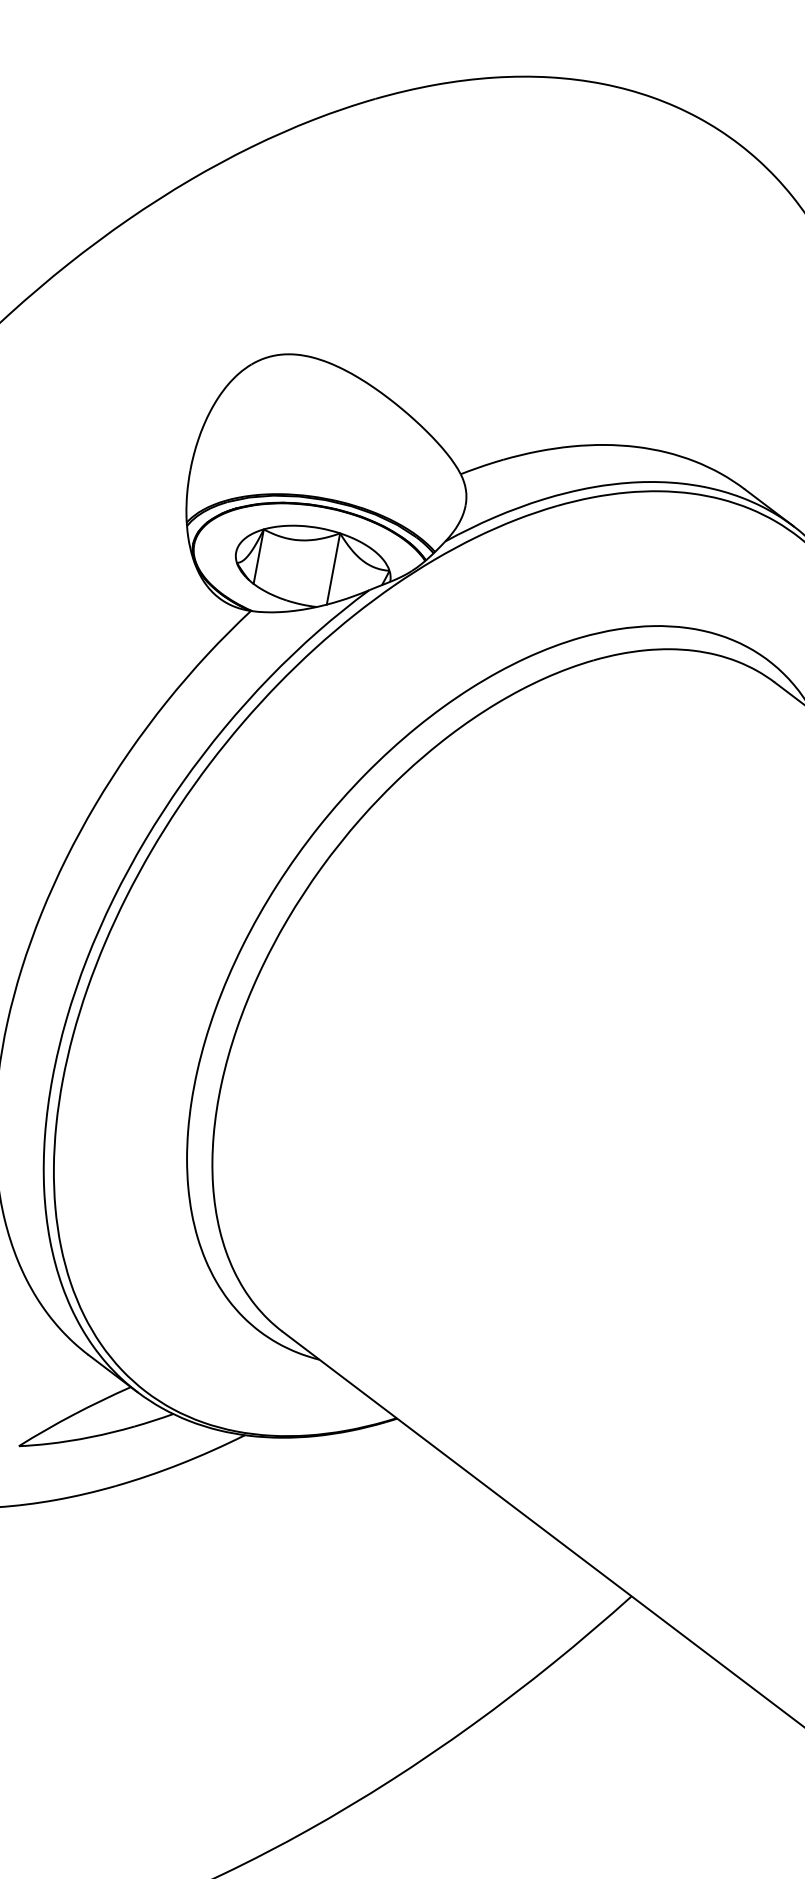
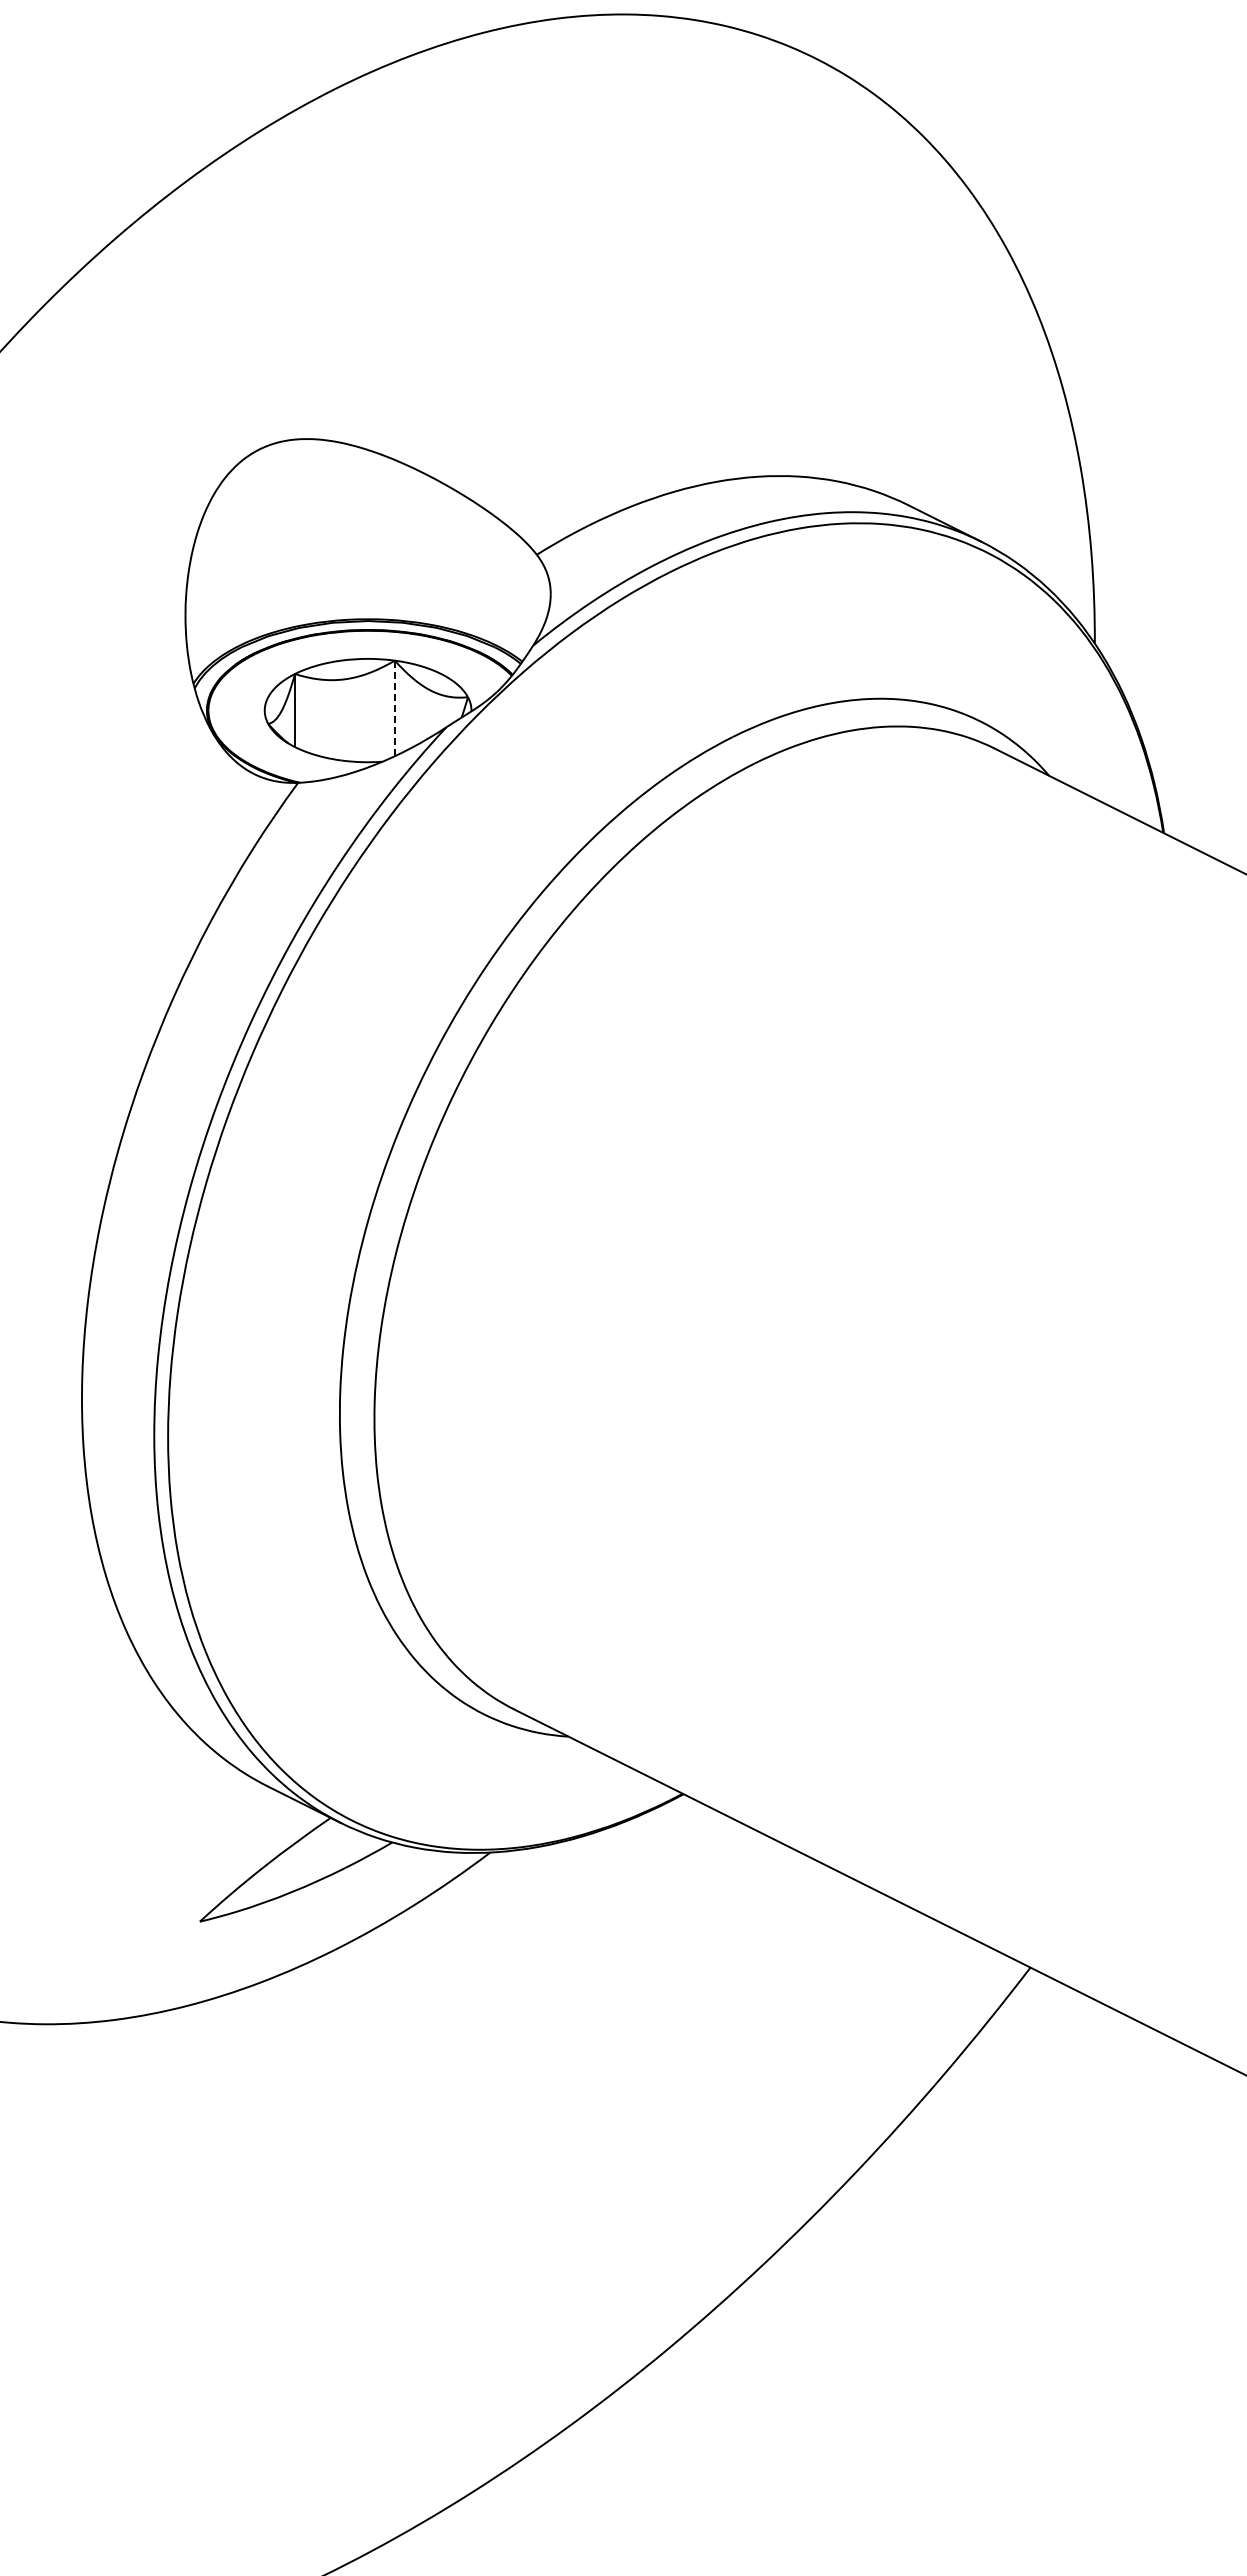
line: (333, 568) -> (394, 708), solid -> dashed

